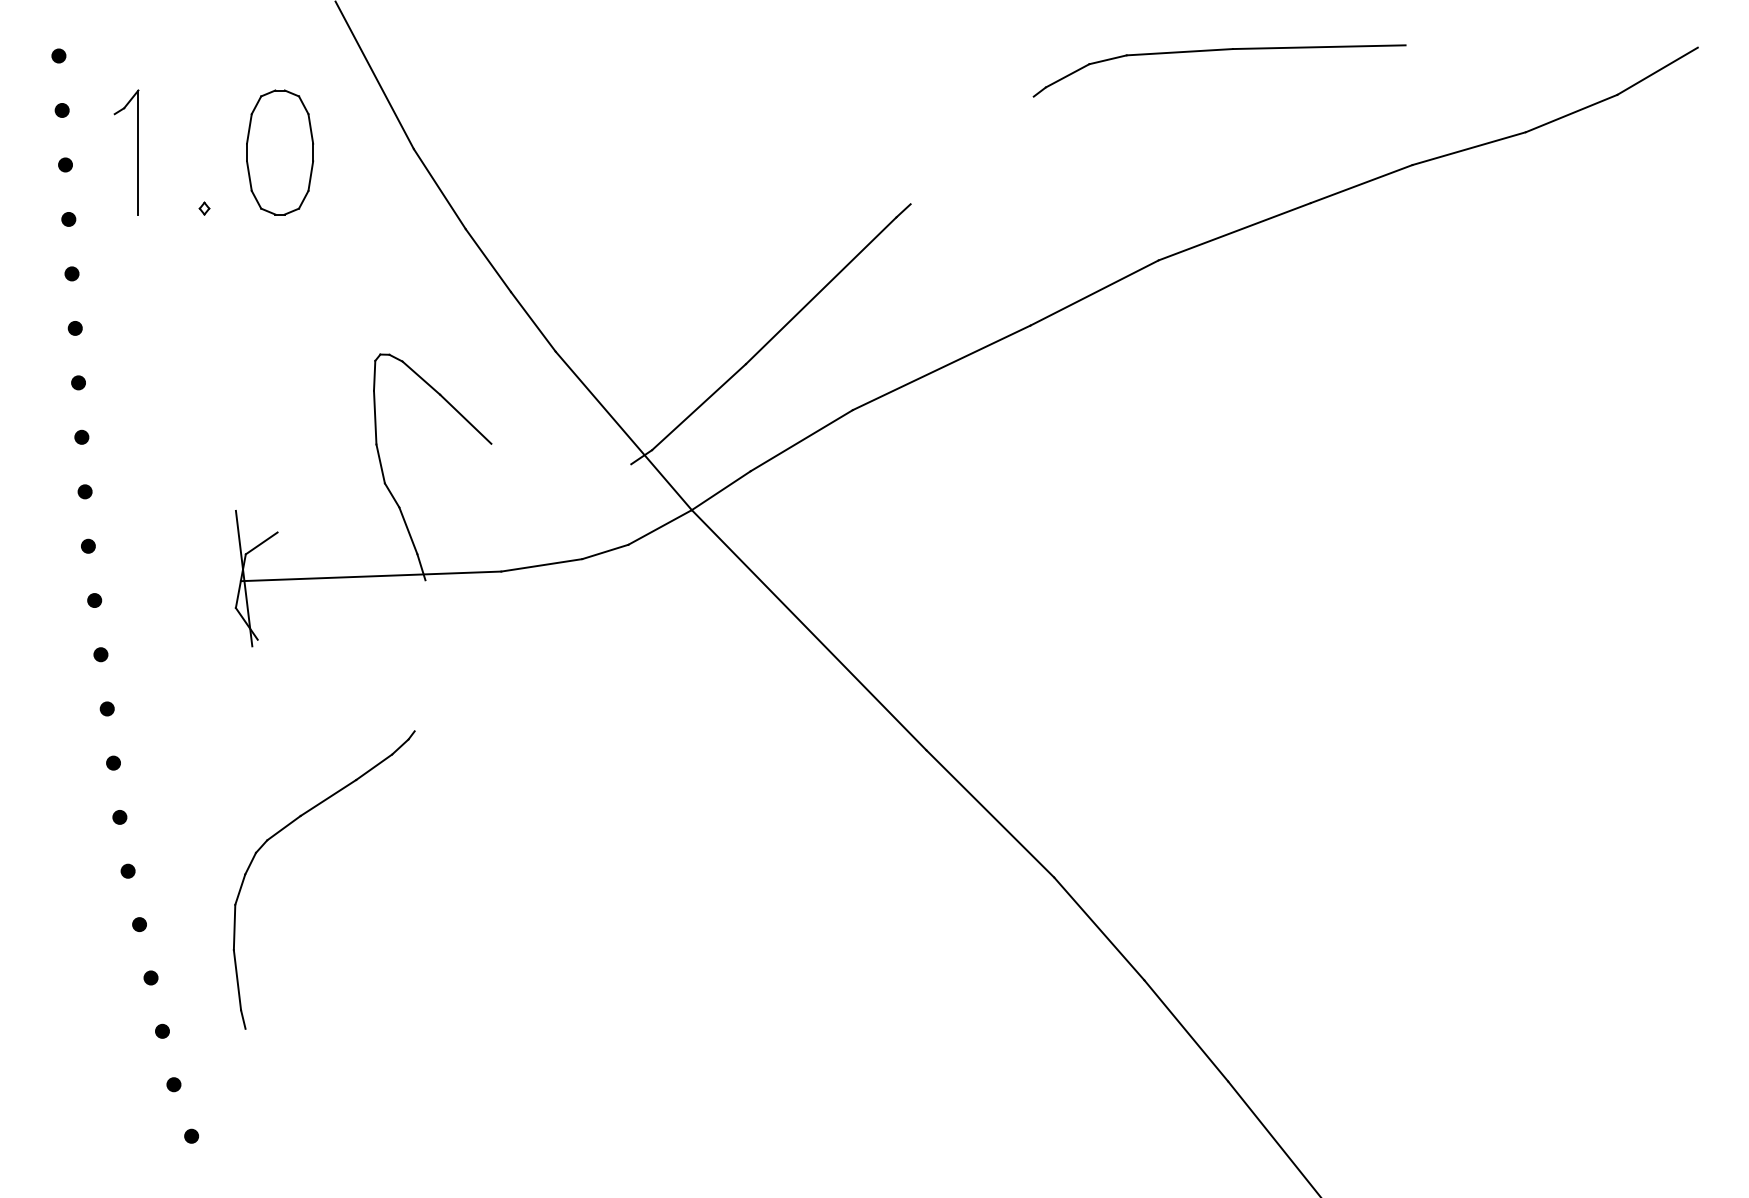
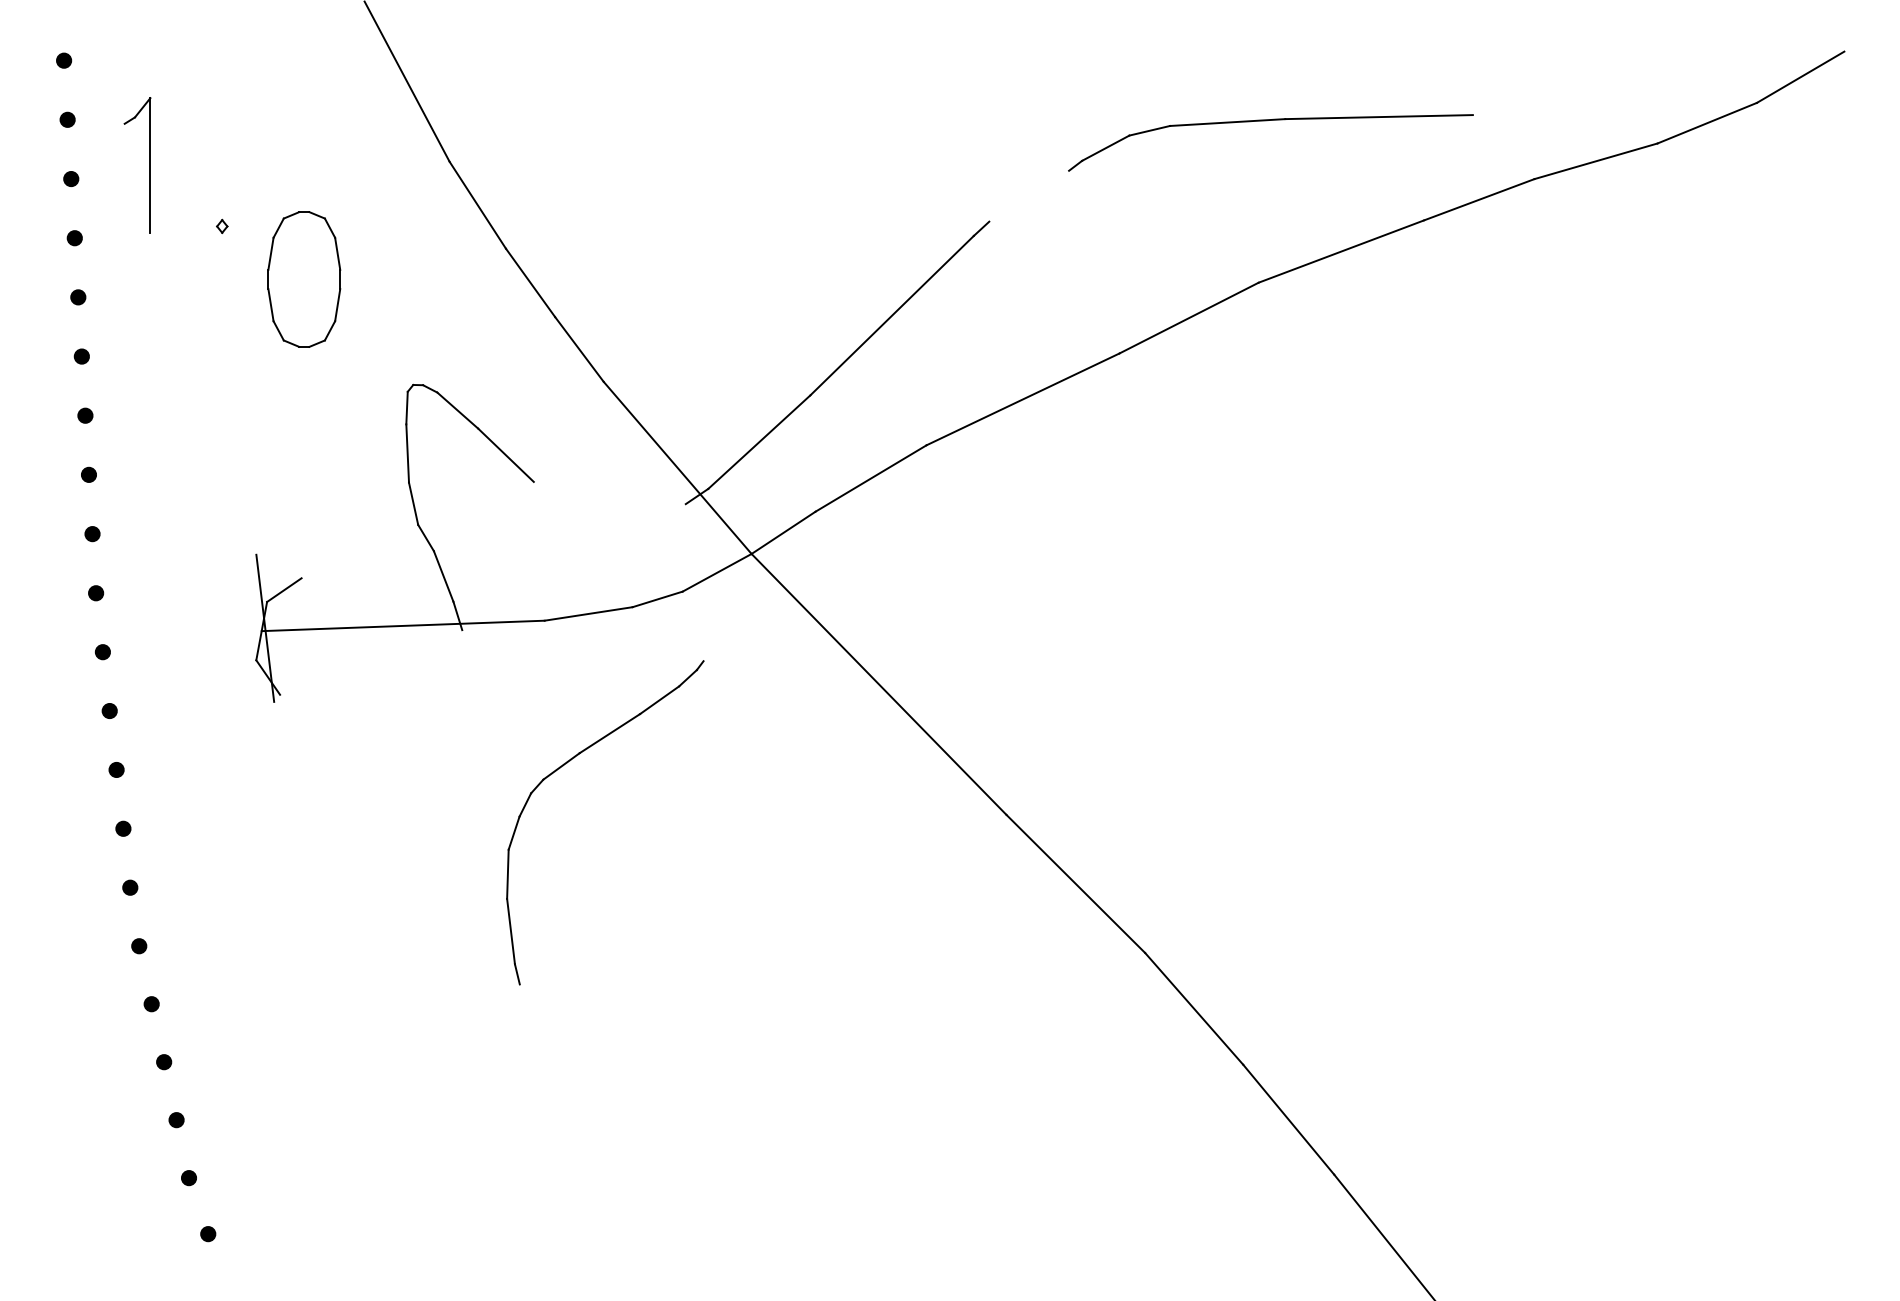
part: (1216, 51) -> (1267, 121), moved
part: (280, 152) -> (304, 279), moved
part: (285, 828) -> (563, 766), moved

